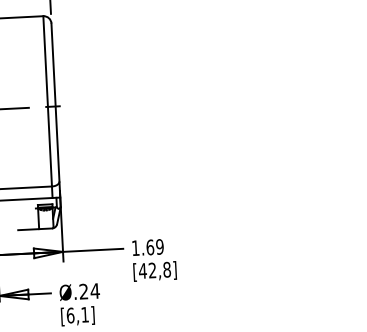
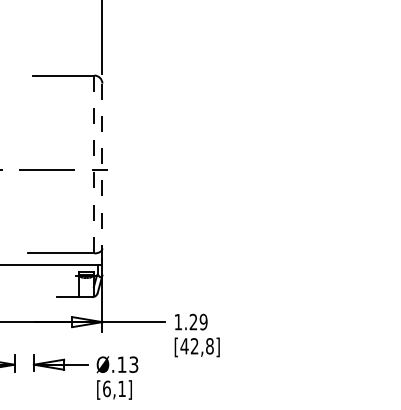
line: (48, 107) -> (94, 170), solid -> dashed
line: (56, 115) -> (102, 179), solid -> dashed
text: (150, 246) -> (193, 321), 1.69 -> 1.29
text: (89, 291) -> (127, 364), Ø.24 -> Ø.13

